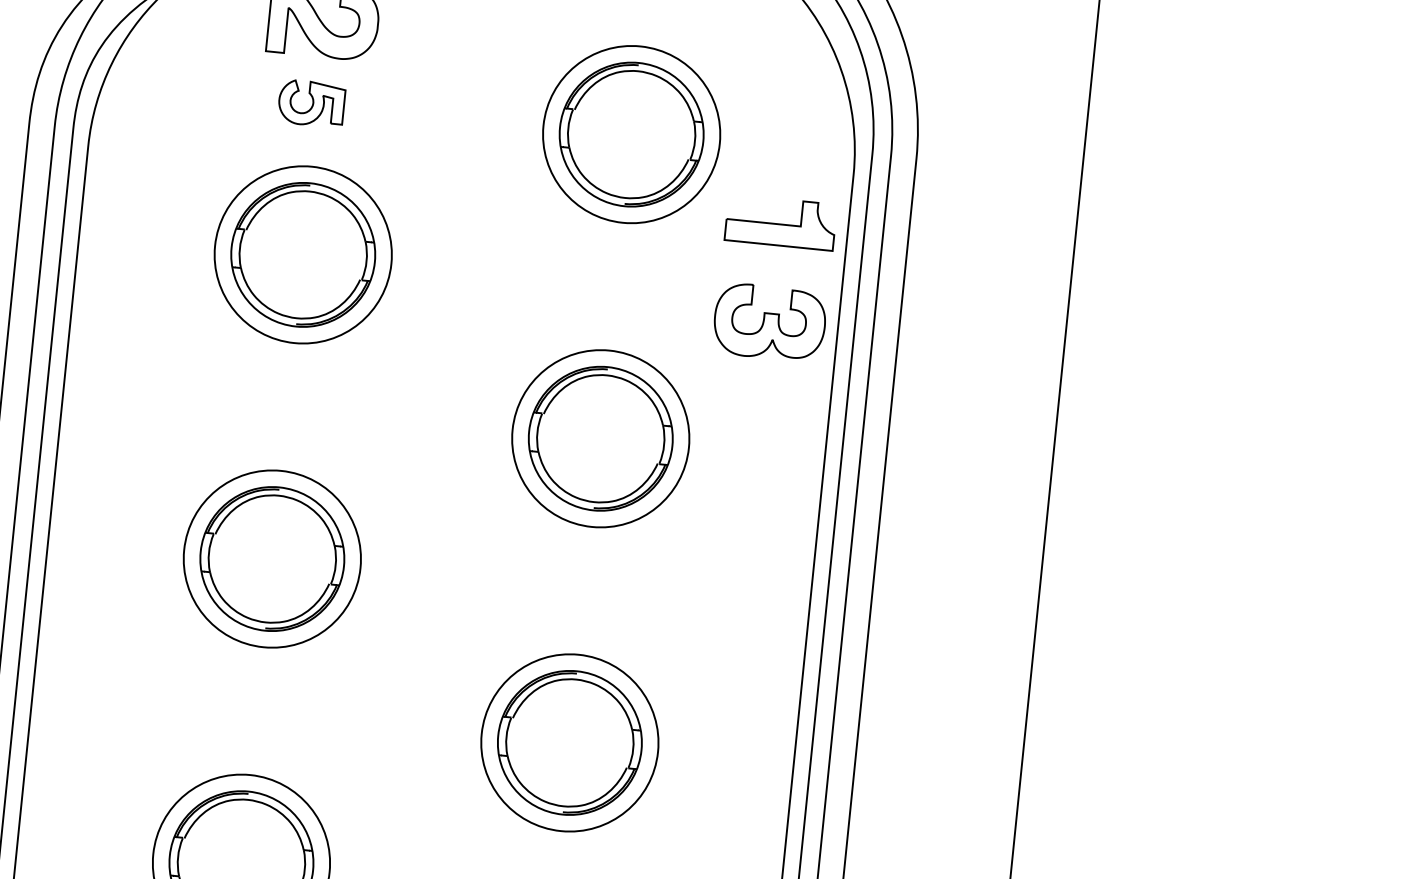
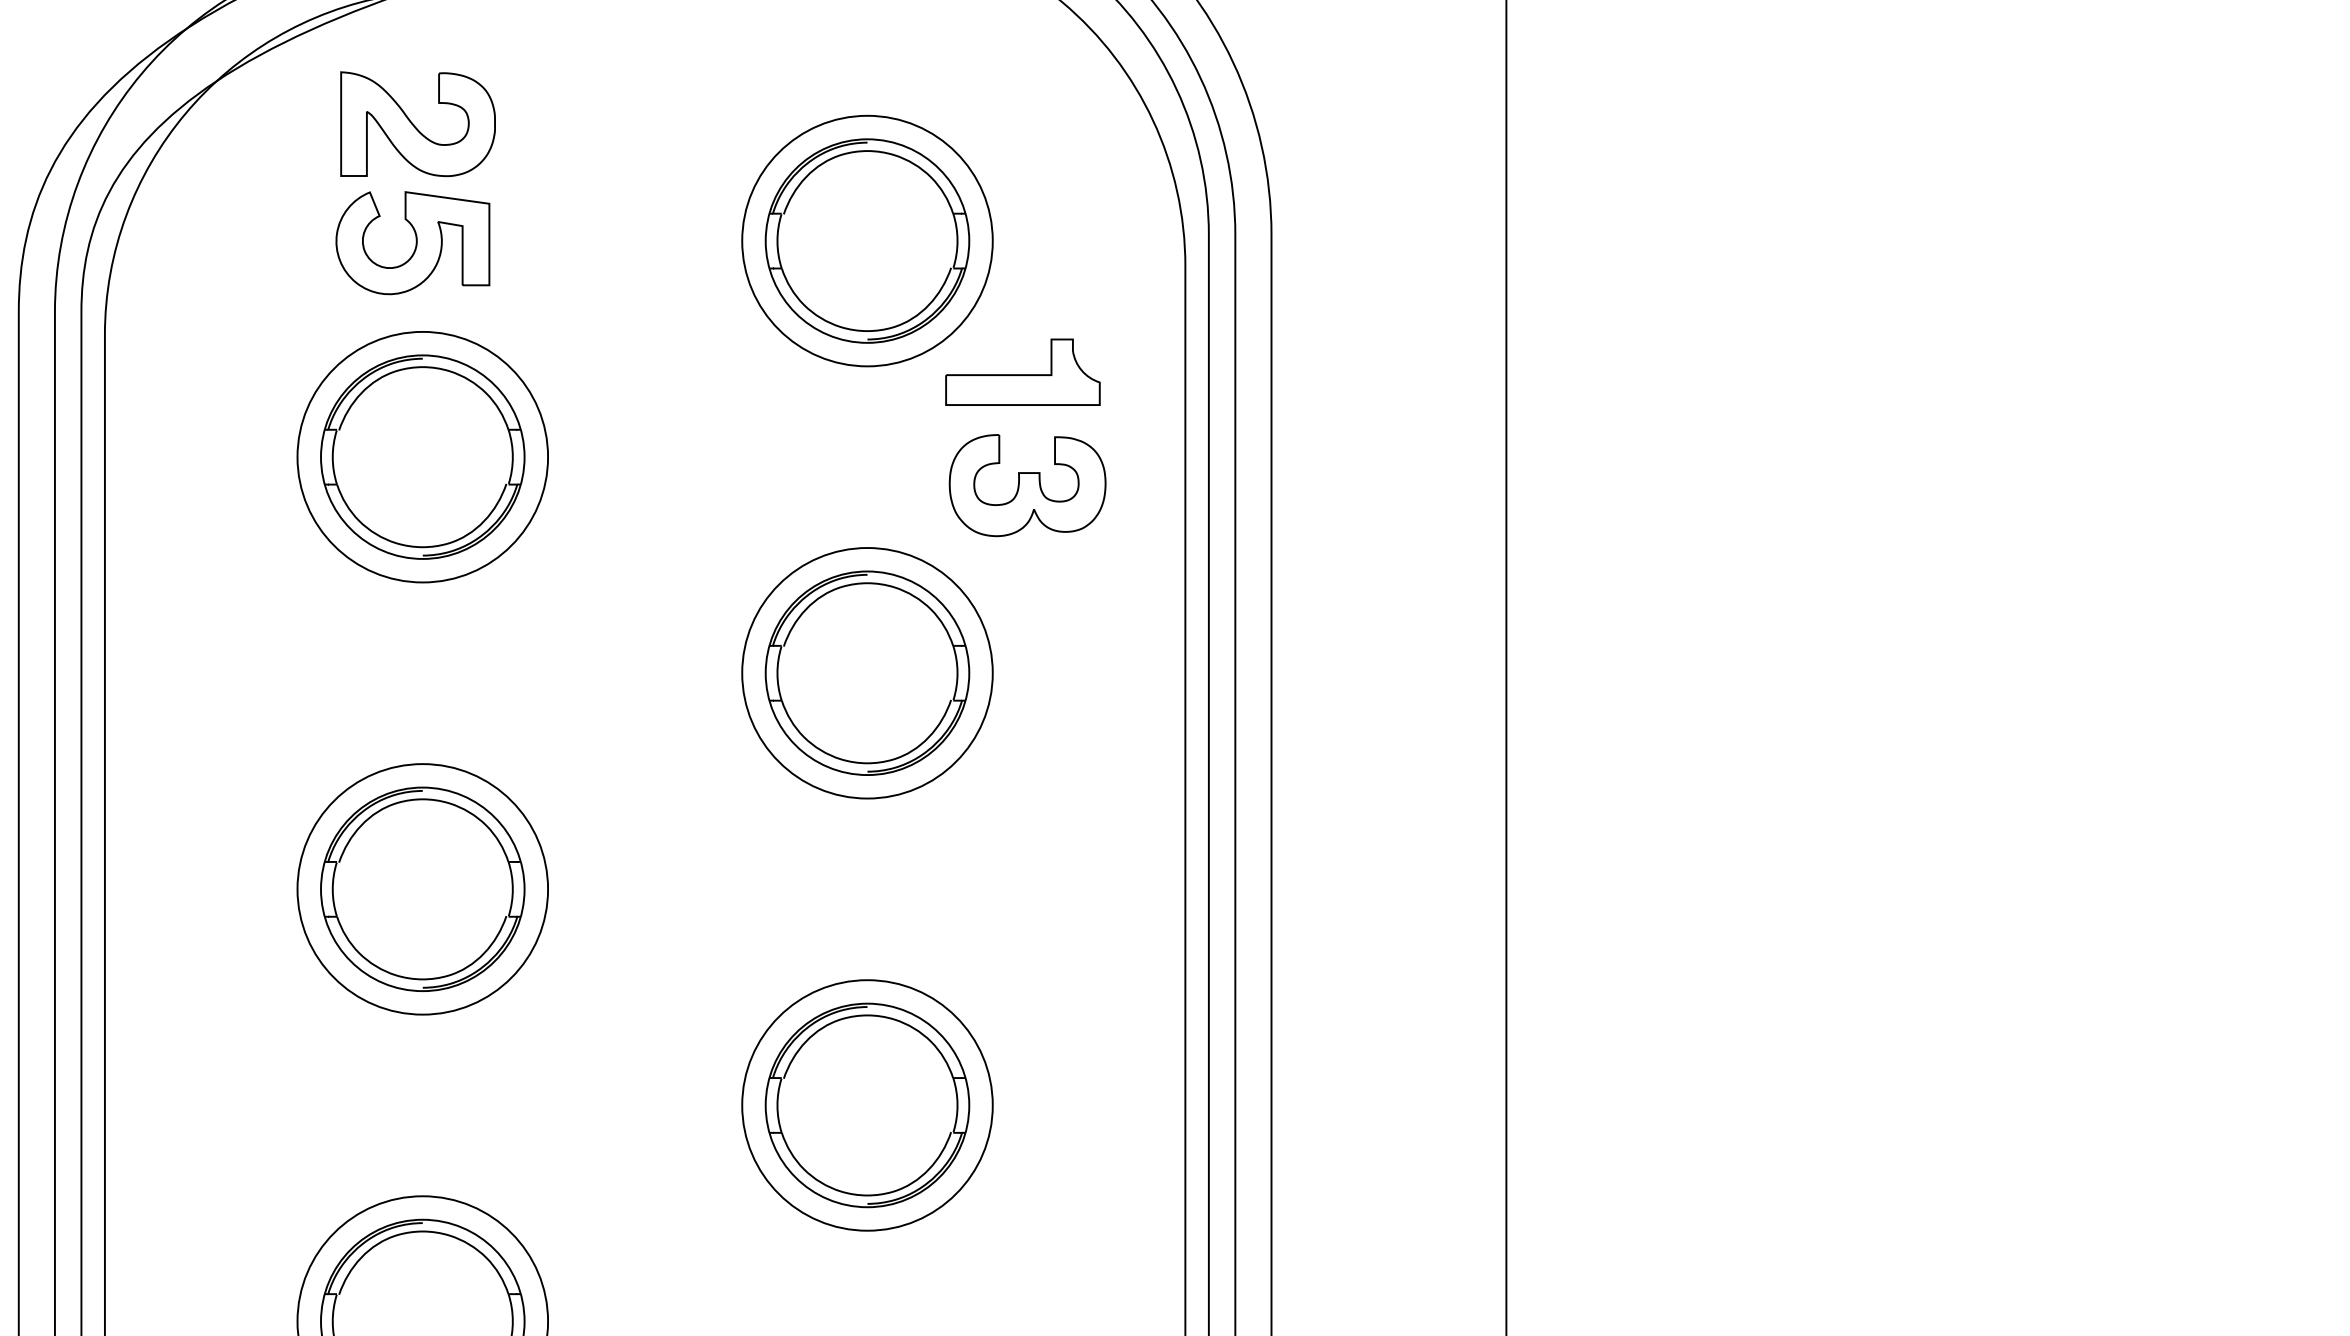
part: (311, 103) -> (412, 243), size x1.67
part: (780, 221) -> (1022, 371), moved
part: (769, 322) -> (1027, 485), moved

